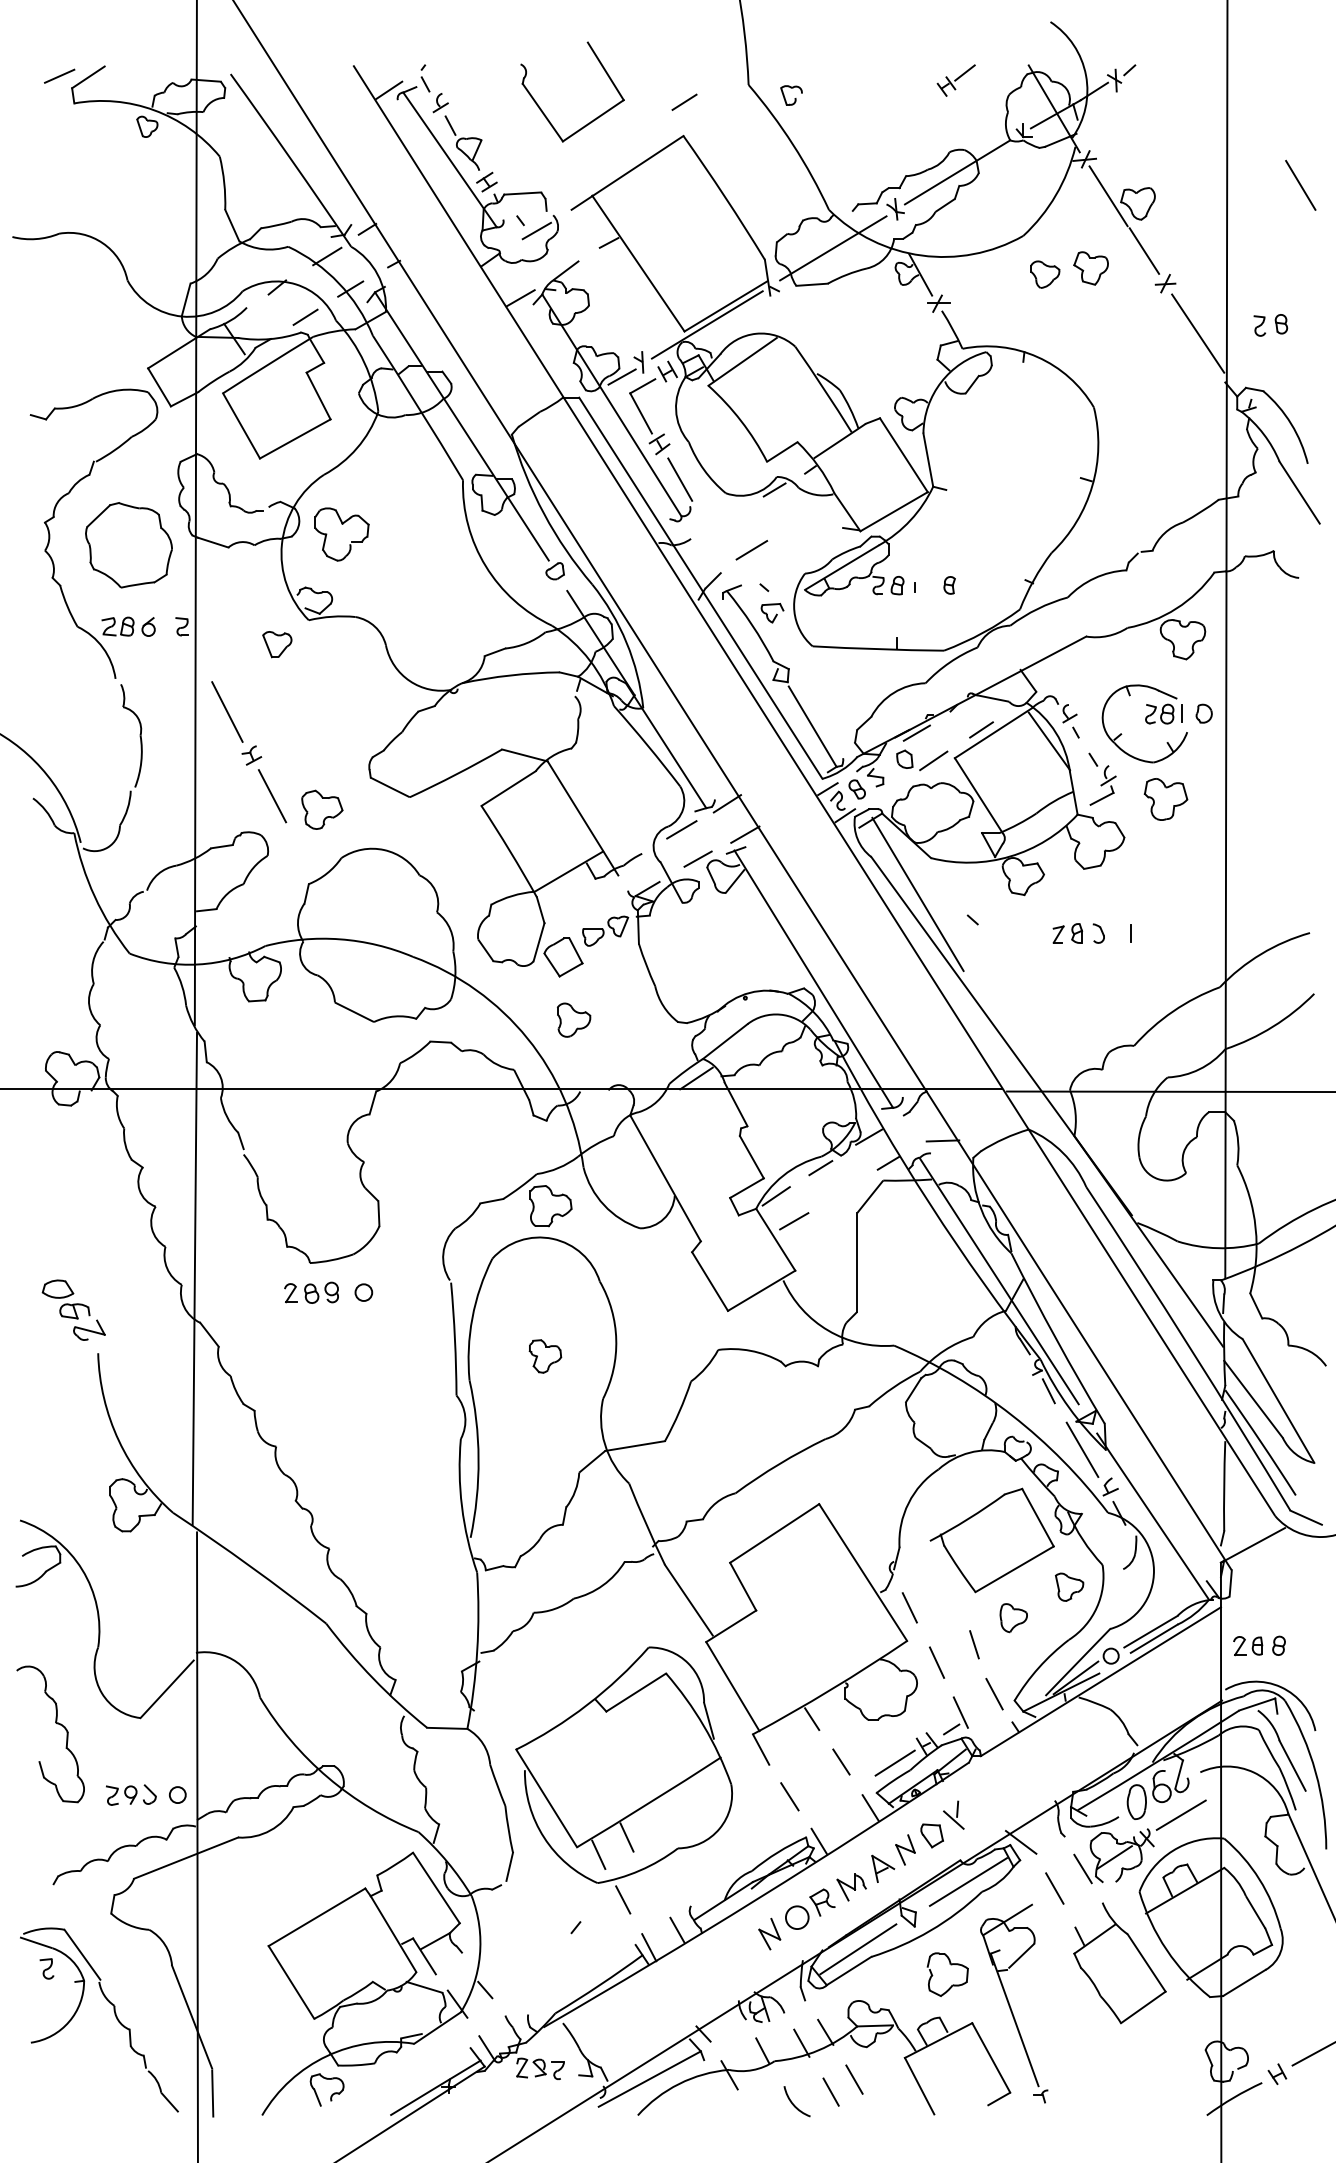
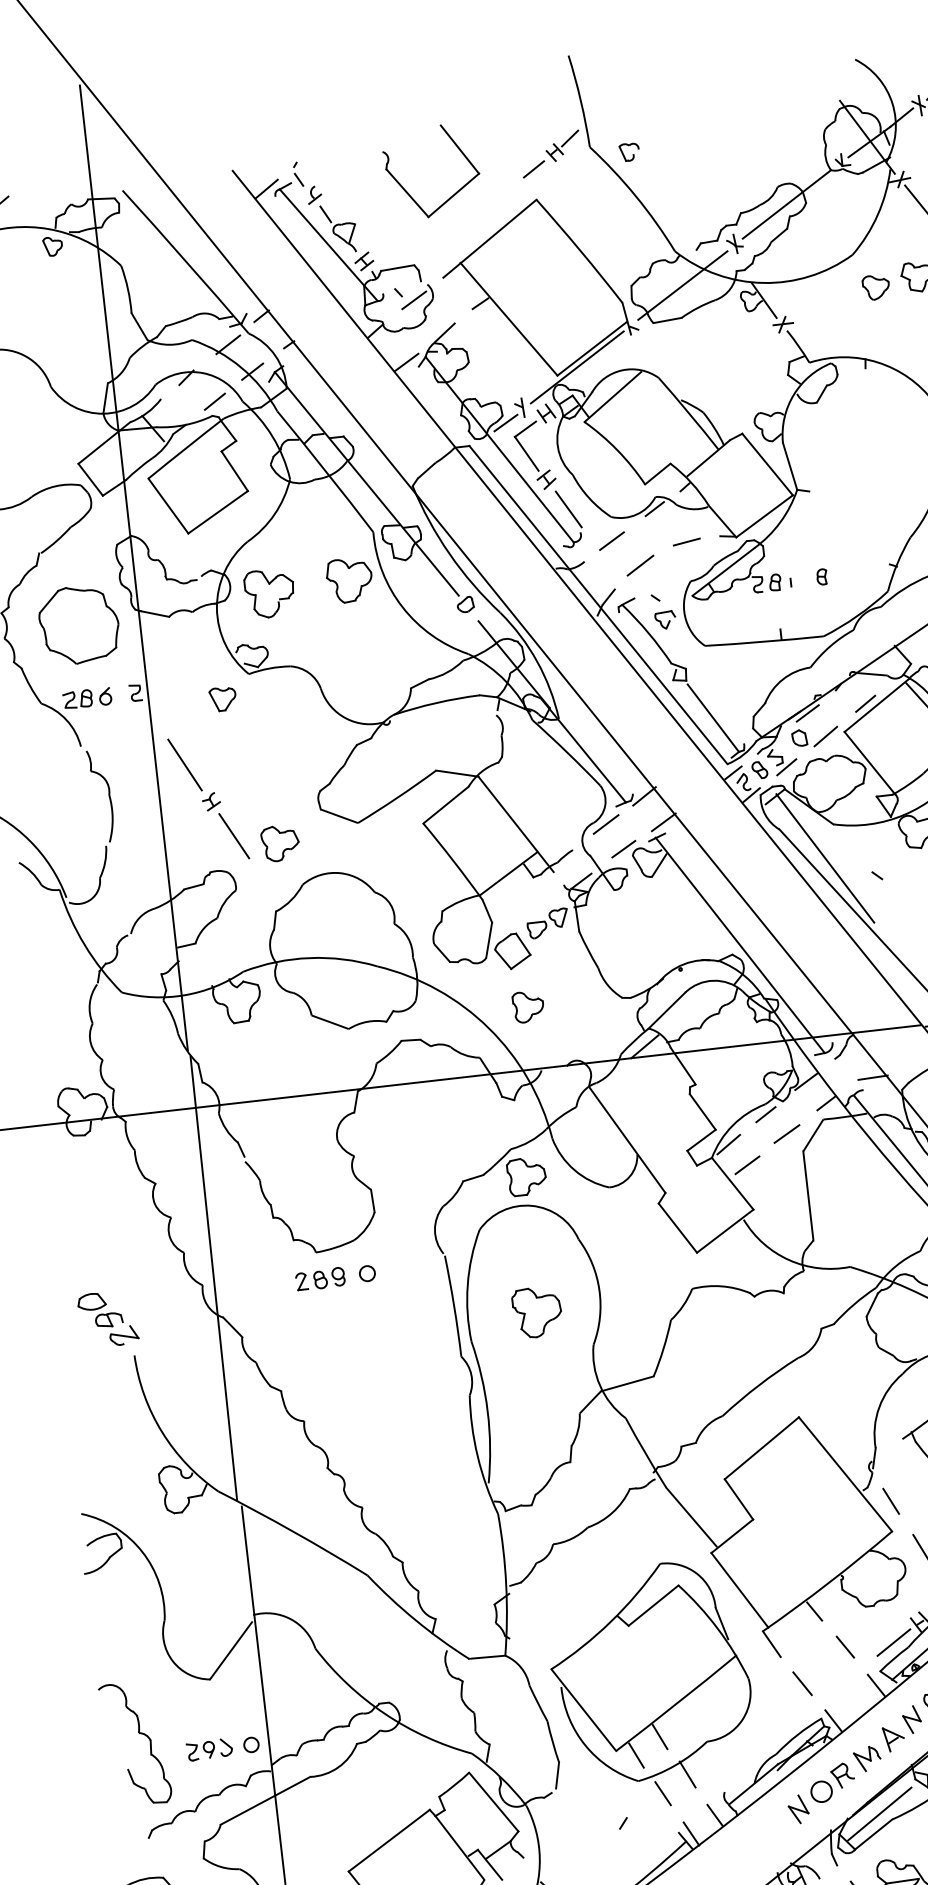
part: (955, 80) -> (562, 146), moved
line: (723, 519) -> (611, 540), added
part: (430, 529) -> (349, 579), added
line: (805, 529) -> (686, 541), added
line: (886, 789) -> (786, 767), added
line: (841, 1191) -> (786, 1133), added
part: (545, 1356) -> (537, 1312), size x1.67
part: (55, 1723) -> (138, 1733), moved
line: (652, 1881) -> (687, 1774), added

